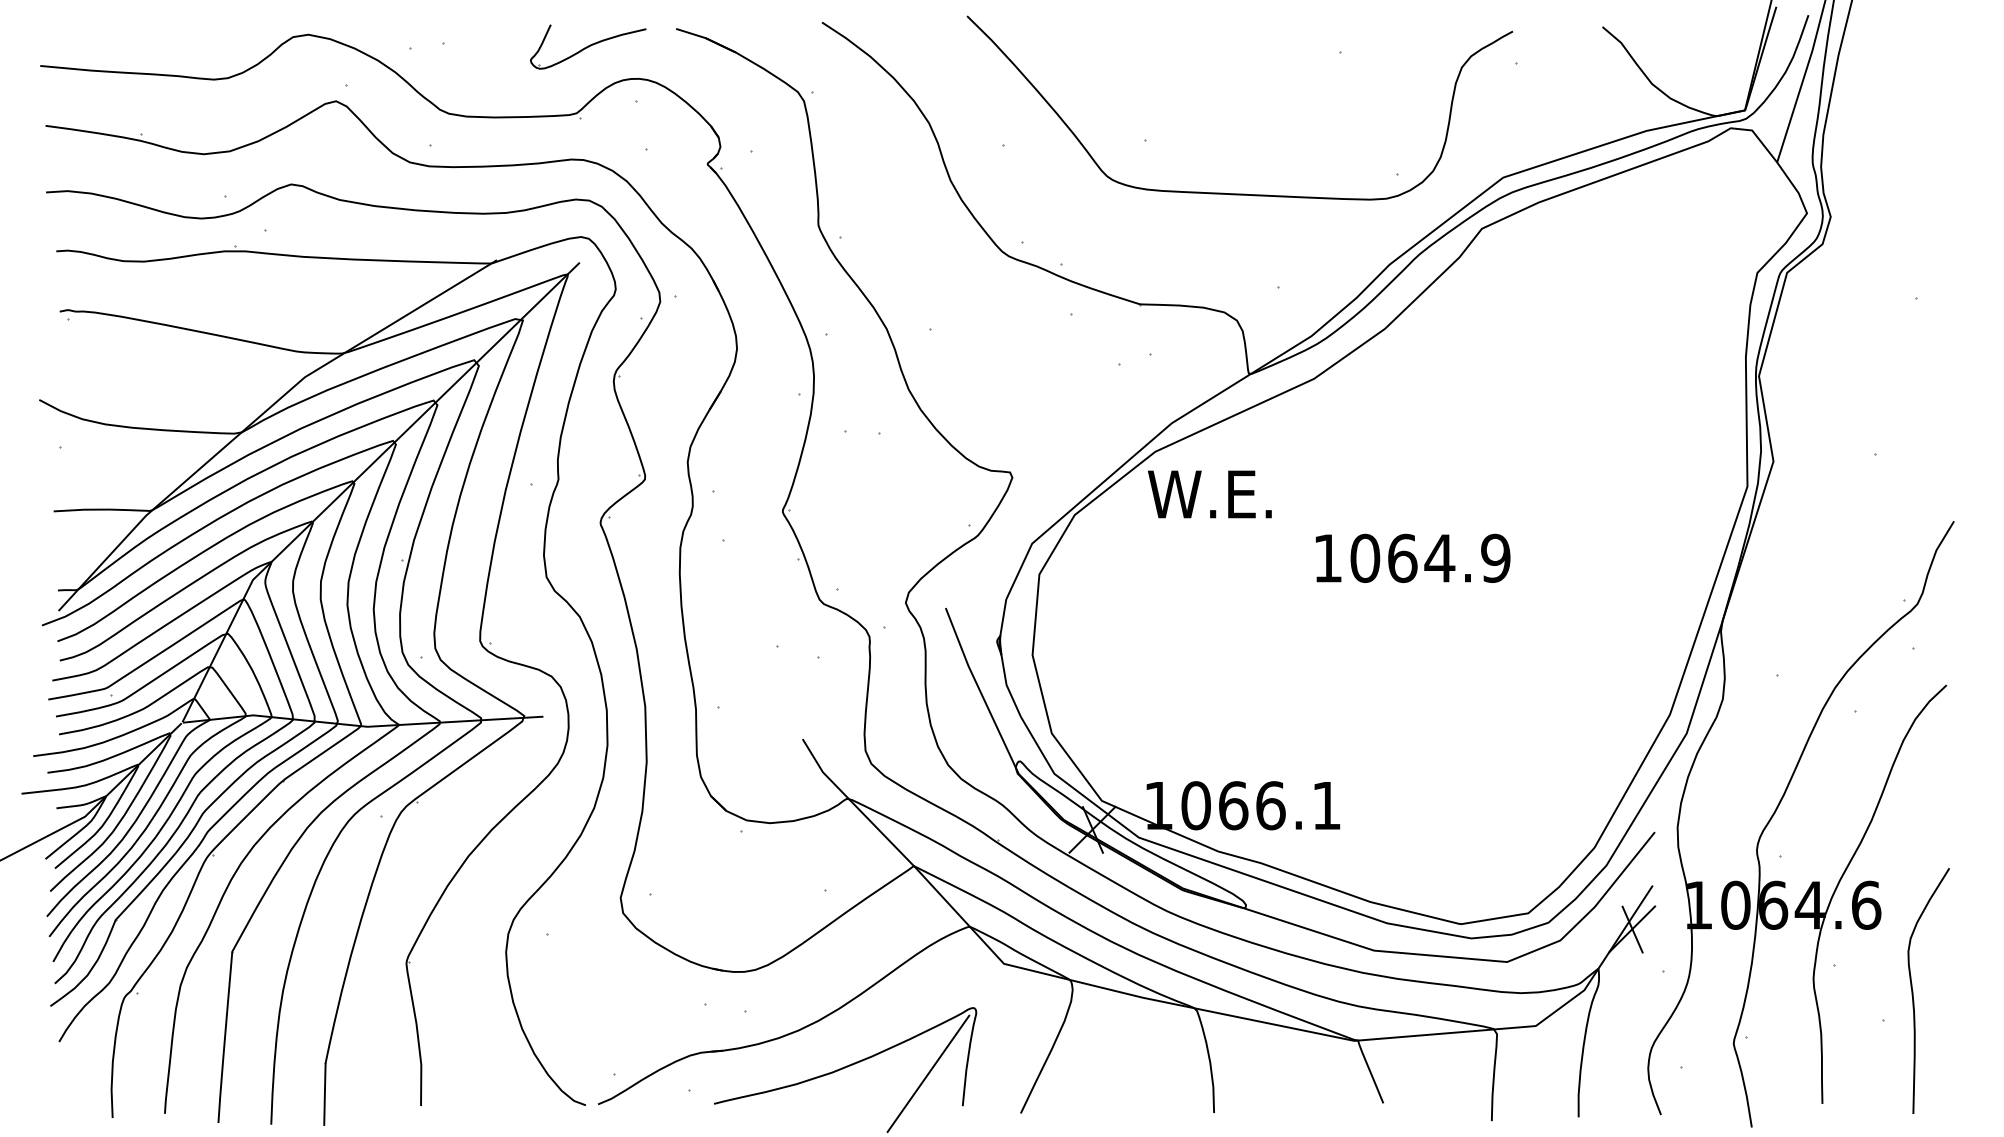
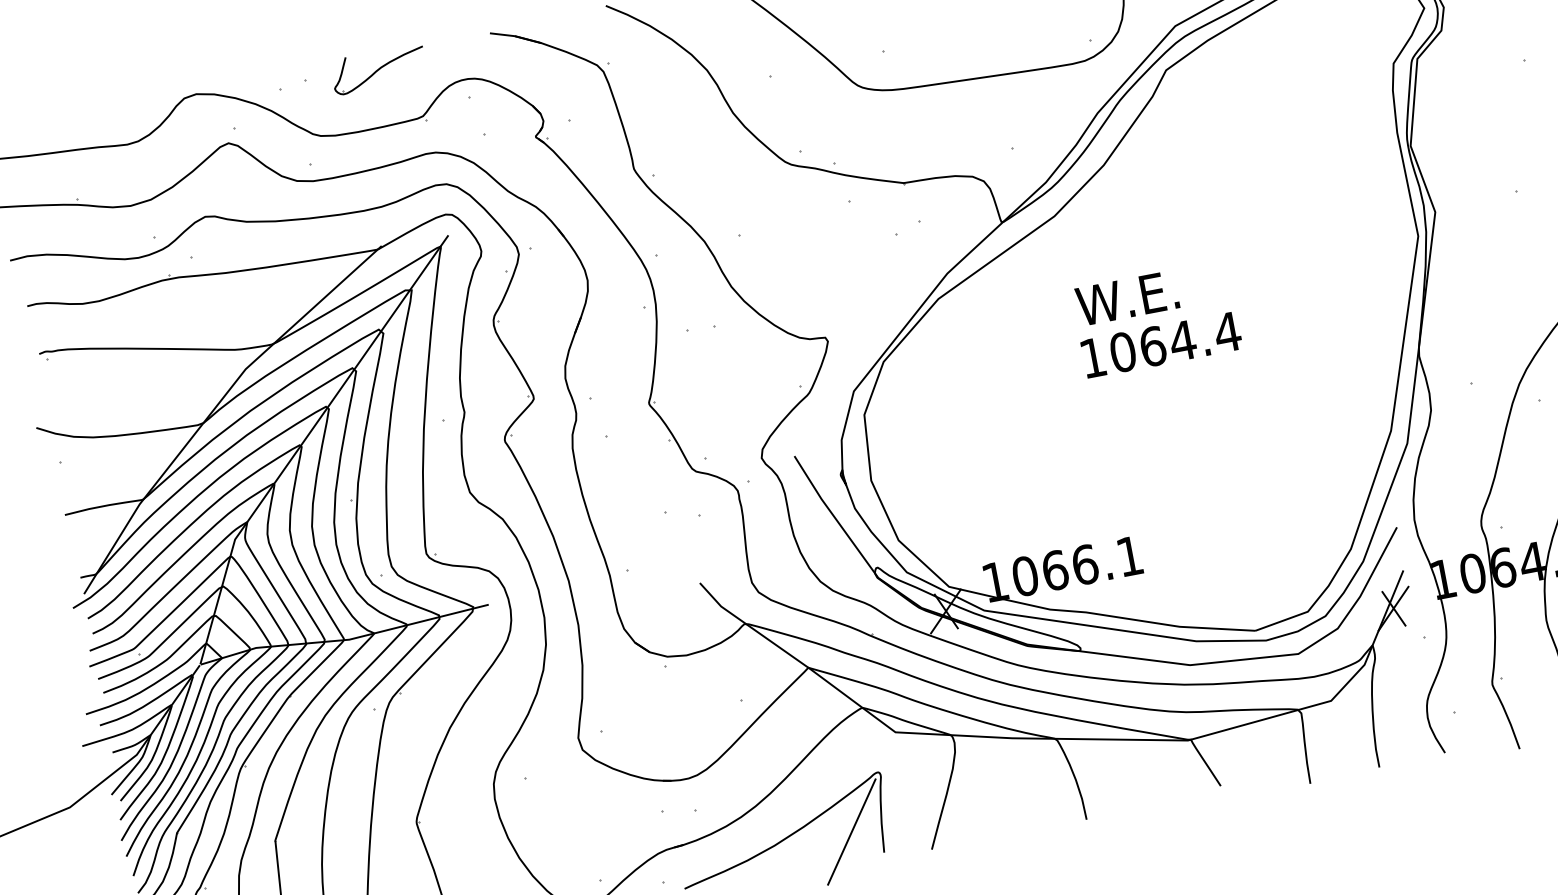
part: (588, 46) -> (379, 69), moved
text: (1209, 494) -> (1127, 298), moved
text: (1495, 557) -> (1227, 331), 1064.9 -> 1064.4

